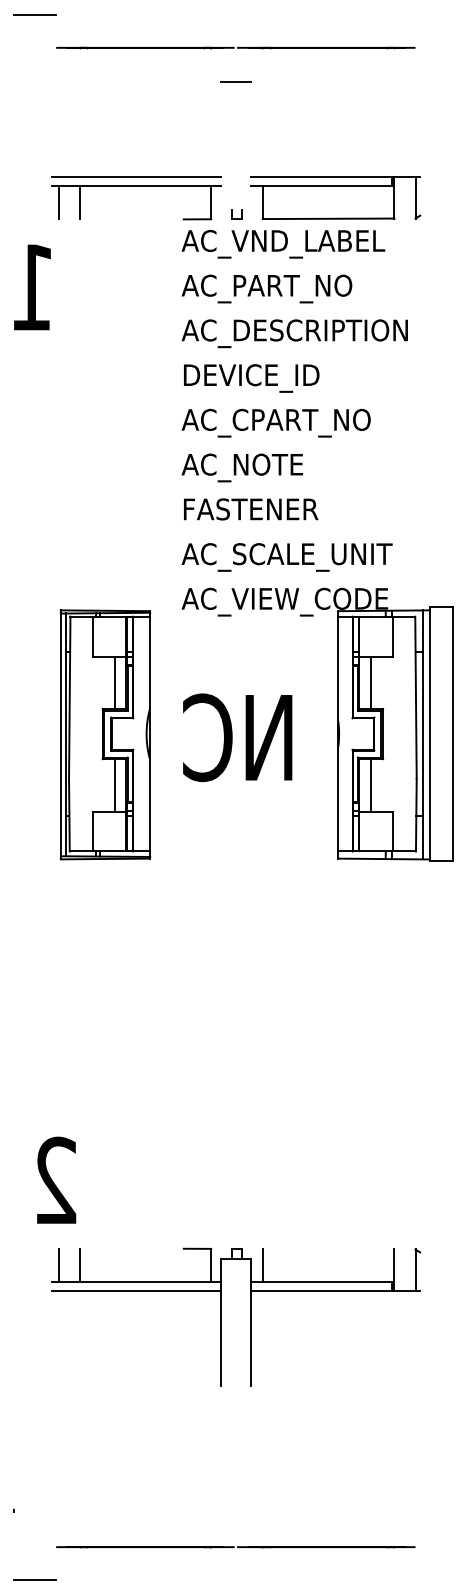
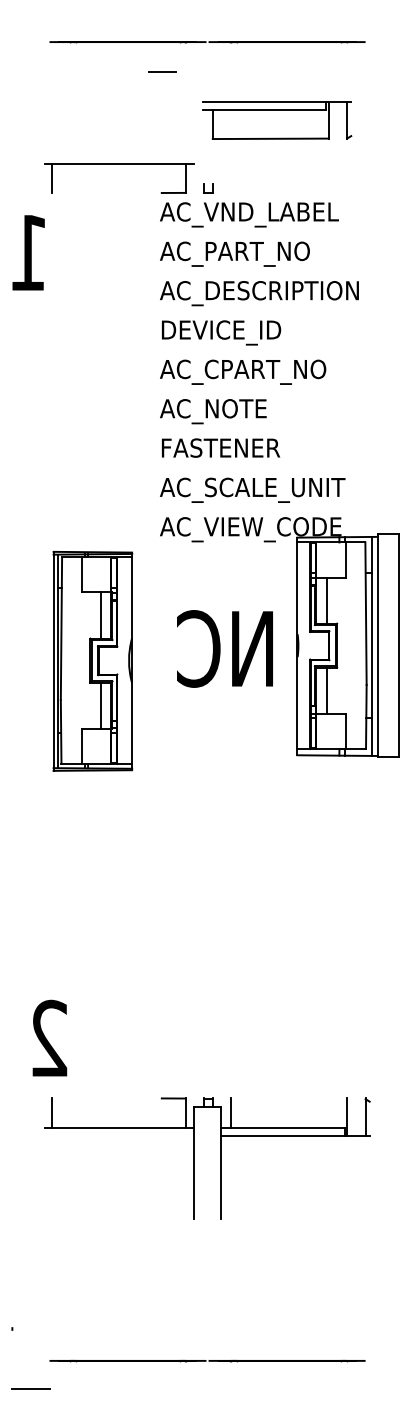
line: (34, 15) -> (30, 13), removed
line: (235, 81) -> (162, 71), moved
line: (135, 176) -> (119, 155), removed
part: (335, 197) -> (276, 120), moved
line: (79, 202) -> (70, 178), removed
part: (105, 734) -> (92, 661), moved
text: (237, 737) -> (224, 648), moved
line: (79, 1265) -> (70, 1113), removed
line: (135, 1291) -> (119, 1136), removed

